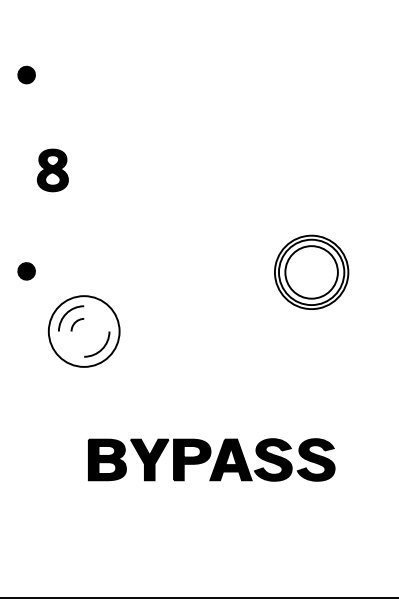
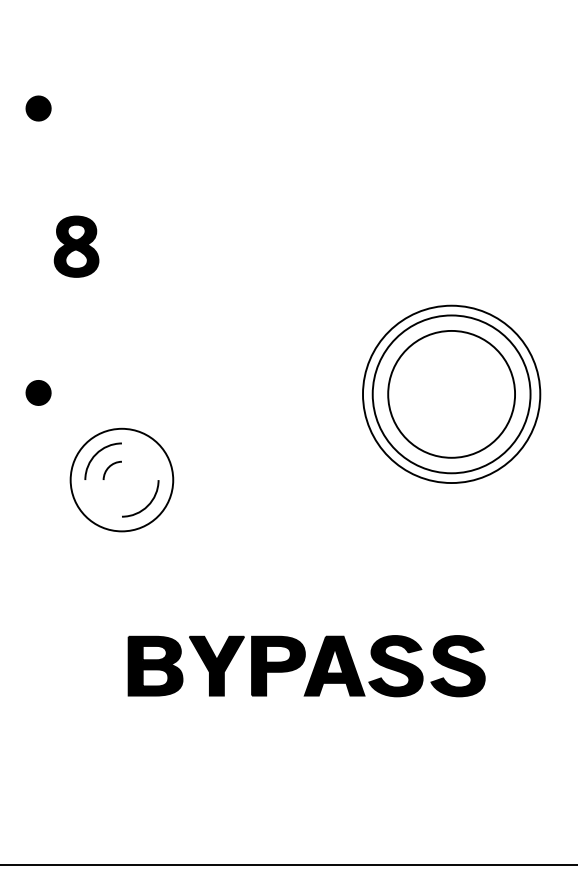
part: (311, 272) -> (451, 394), size x1.67

